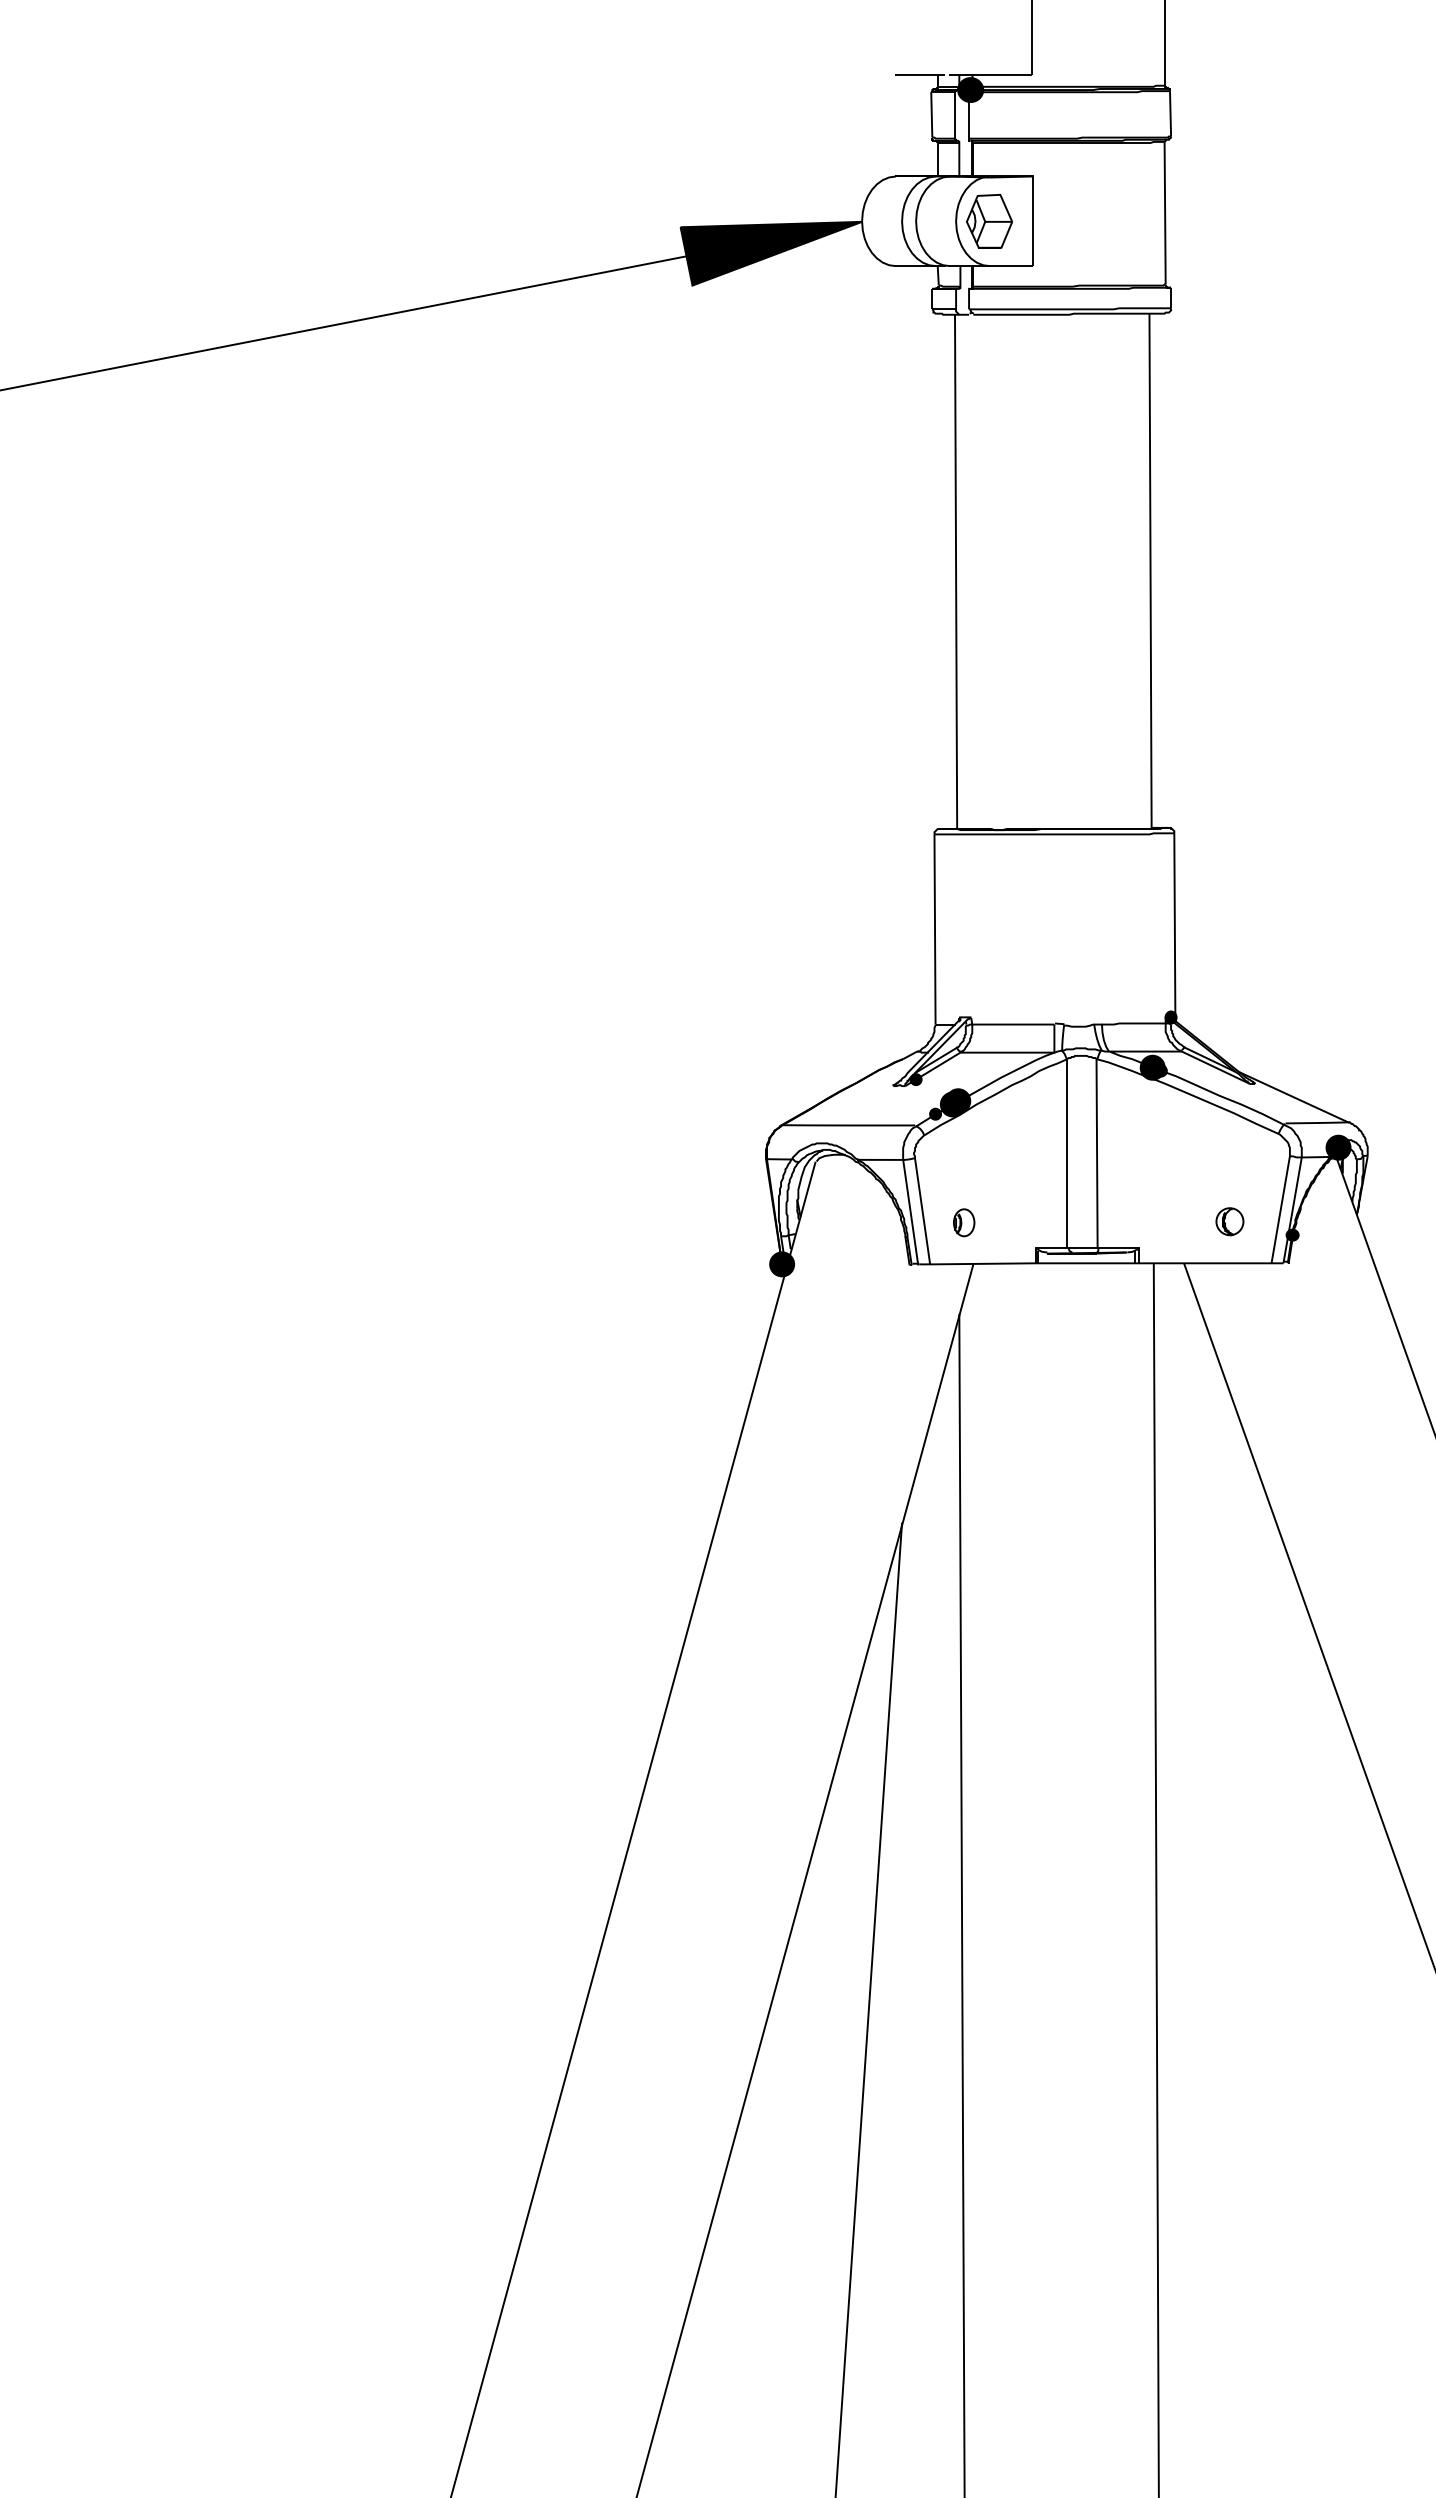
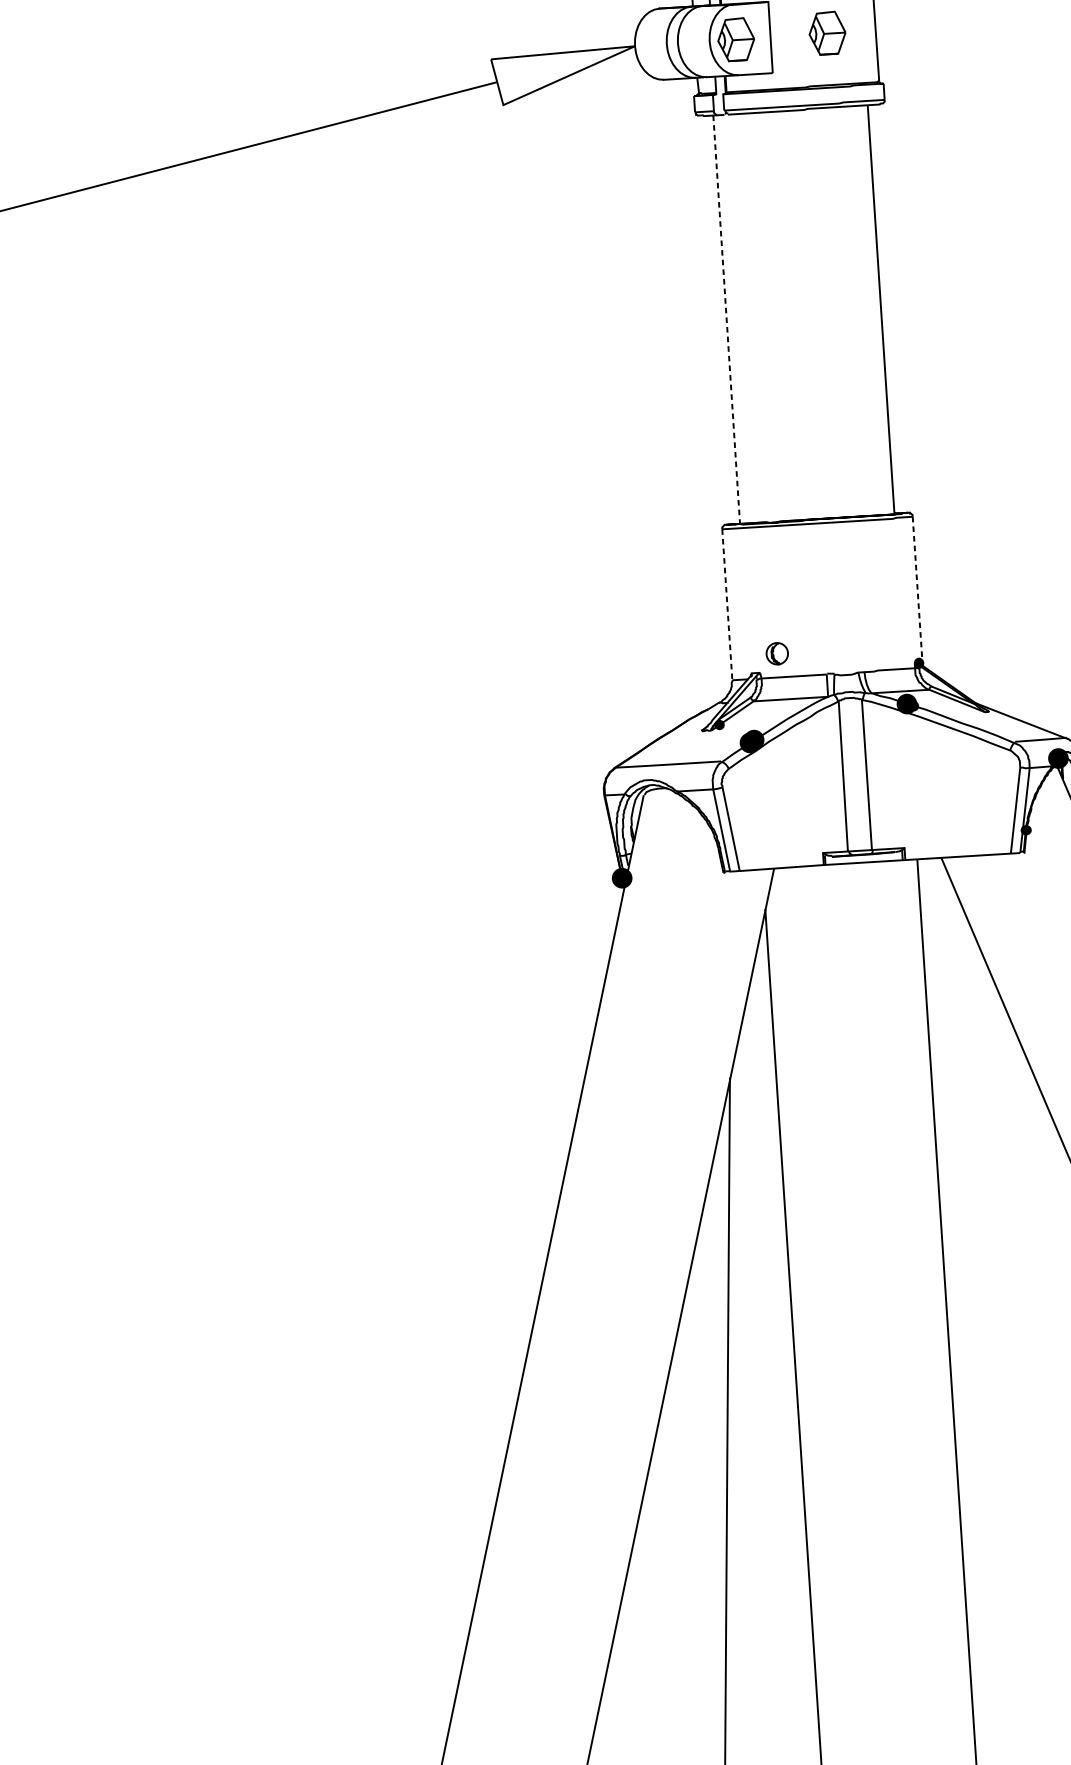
part: (1104, 220) -> (827, 33), added
fill: (771, 253) -> (564, 75), removed
line: (956, 572) -> (727, 320), solid -> dashed
line: (1174, 927) -> (917, 591), solid -> dashed
line: (935, 929) -> (727, 604), solid -> dashed
fill: (935, 1113) -> (736, 750), removed
part: (1229, 1221) -> (776, 653), moved
part: (964, 1222) -> (764, 836), removed

